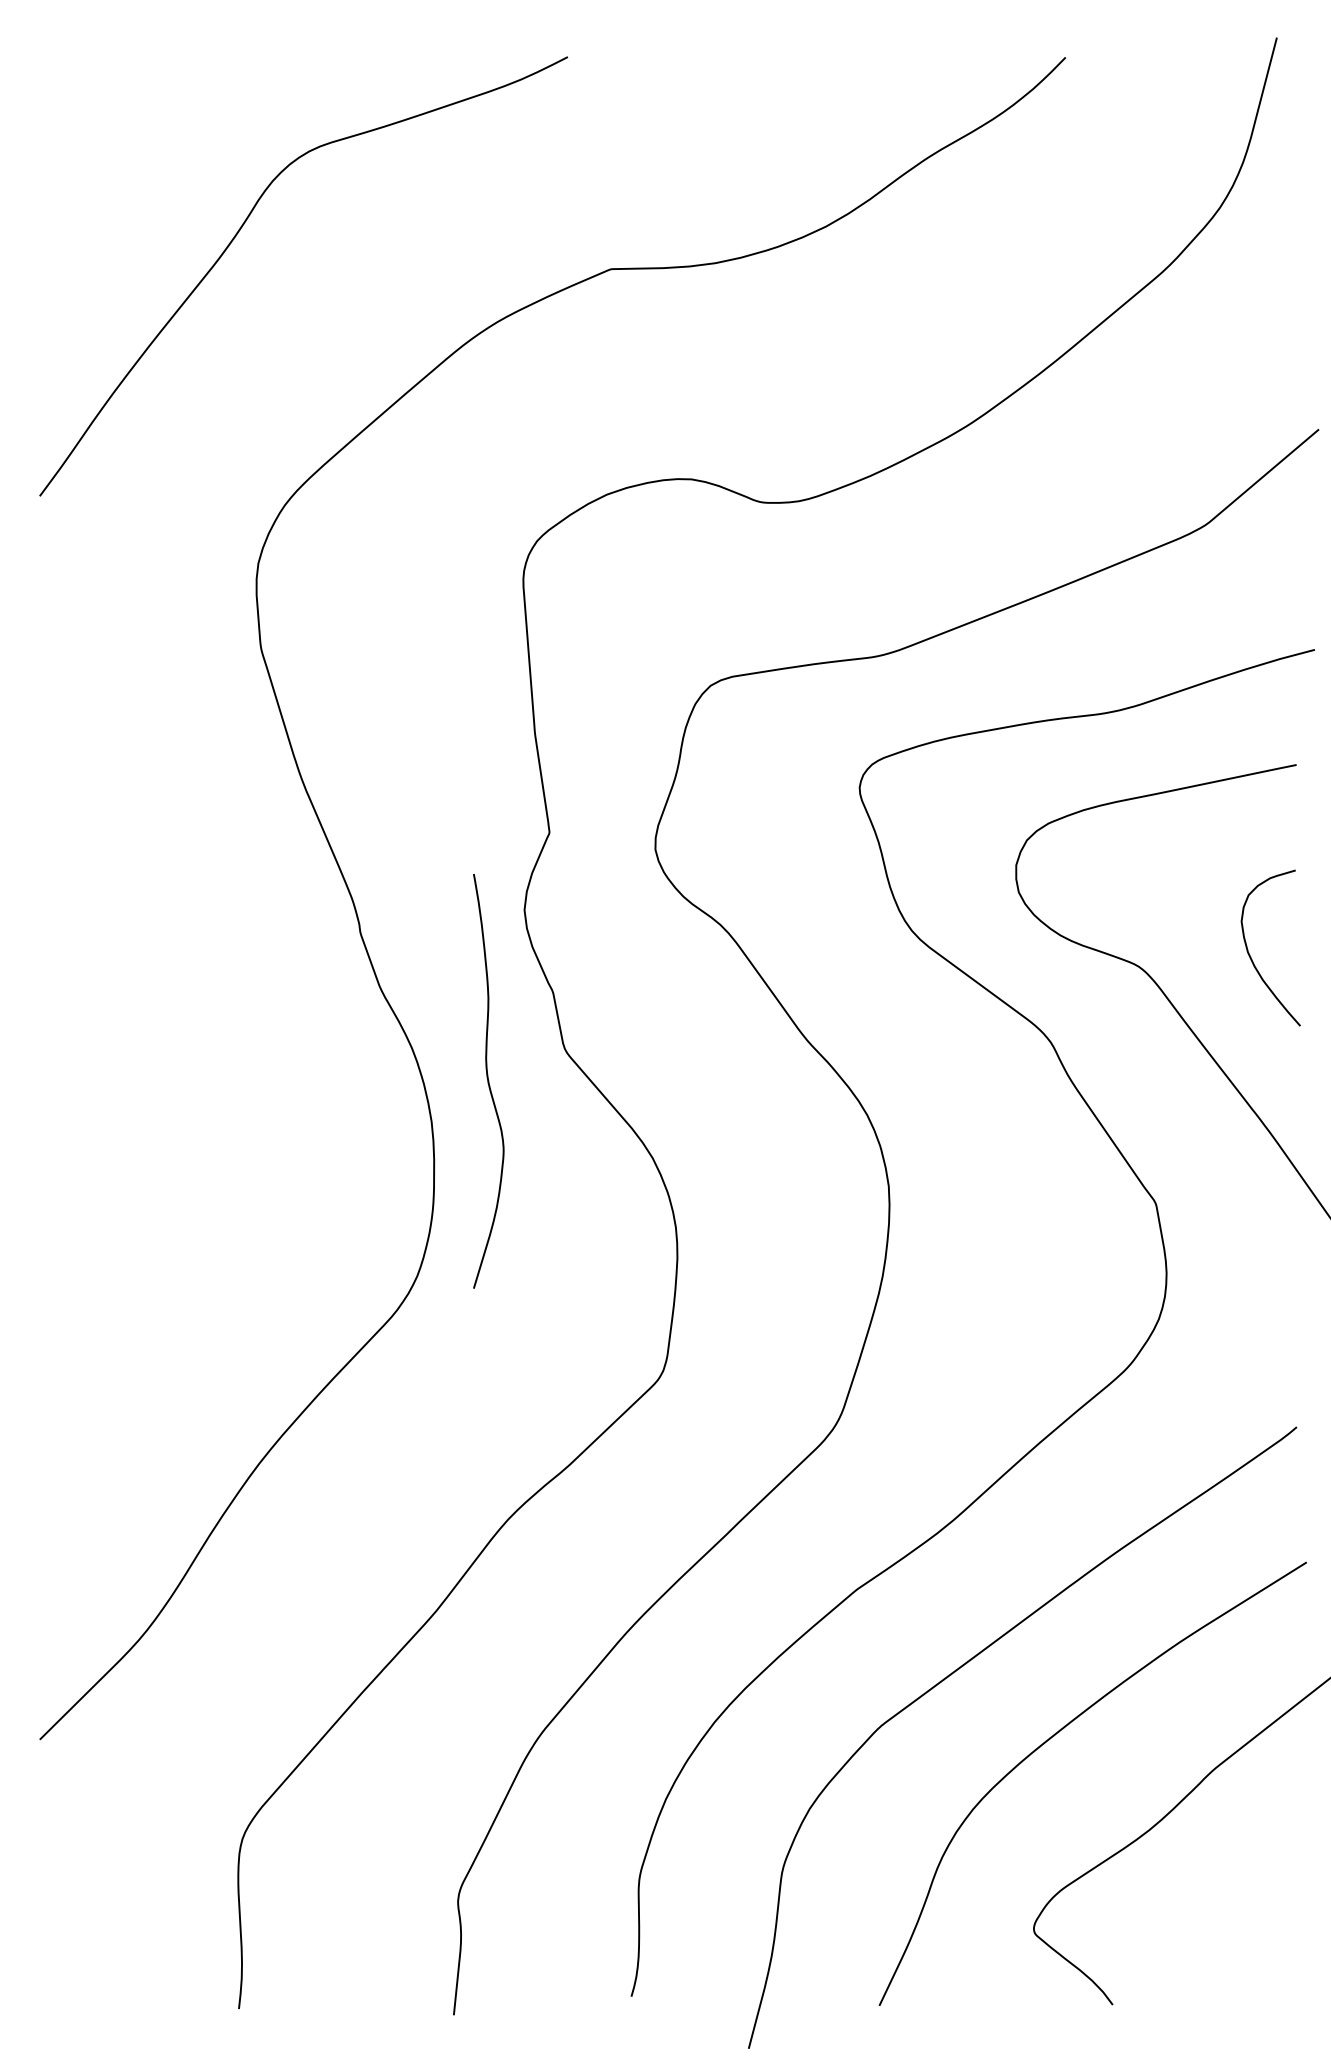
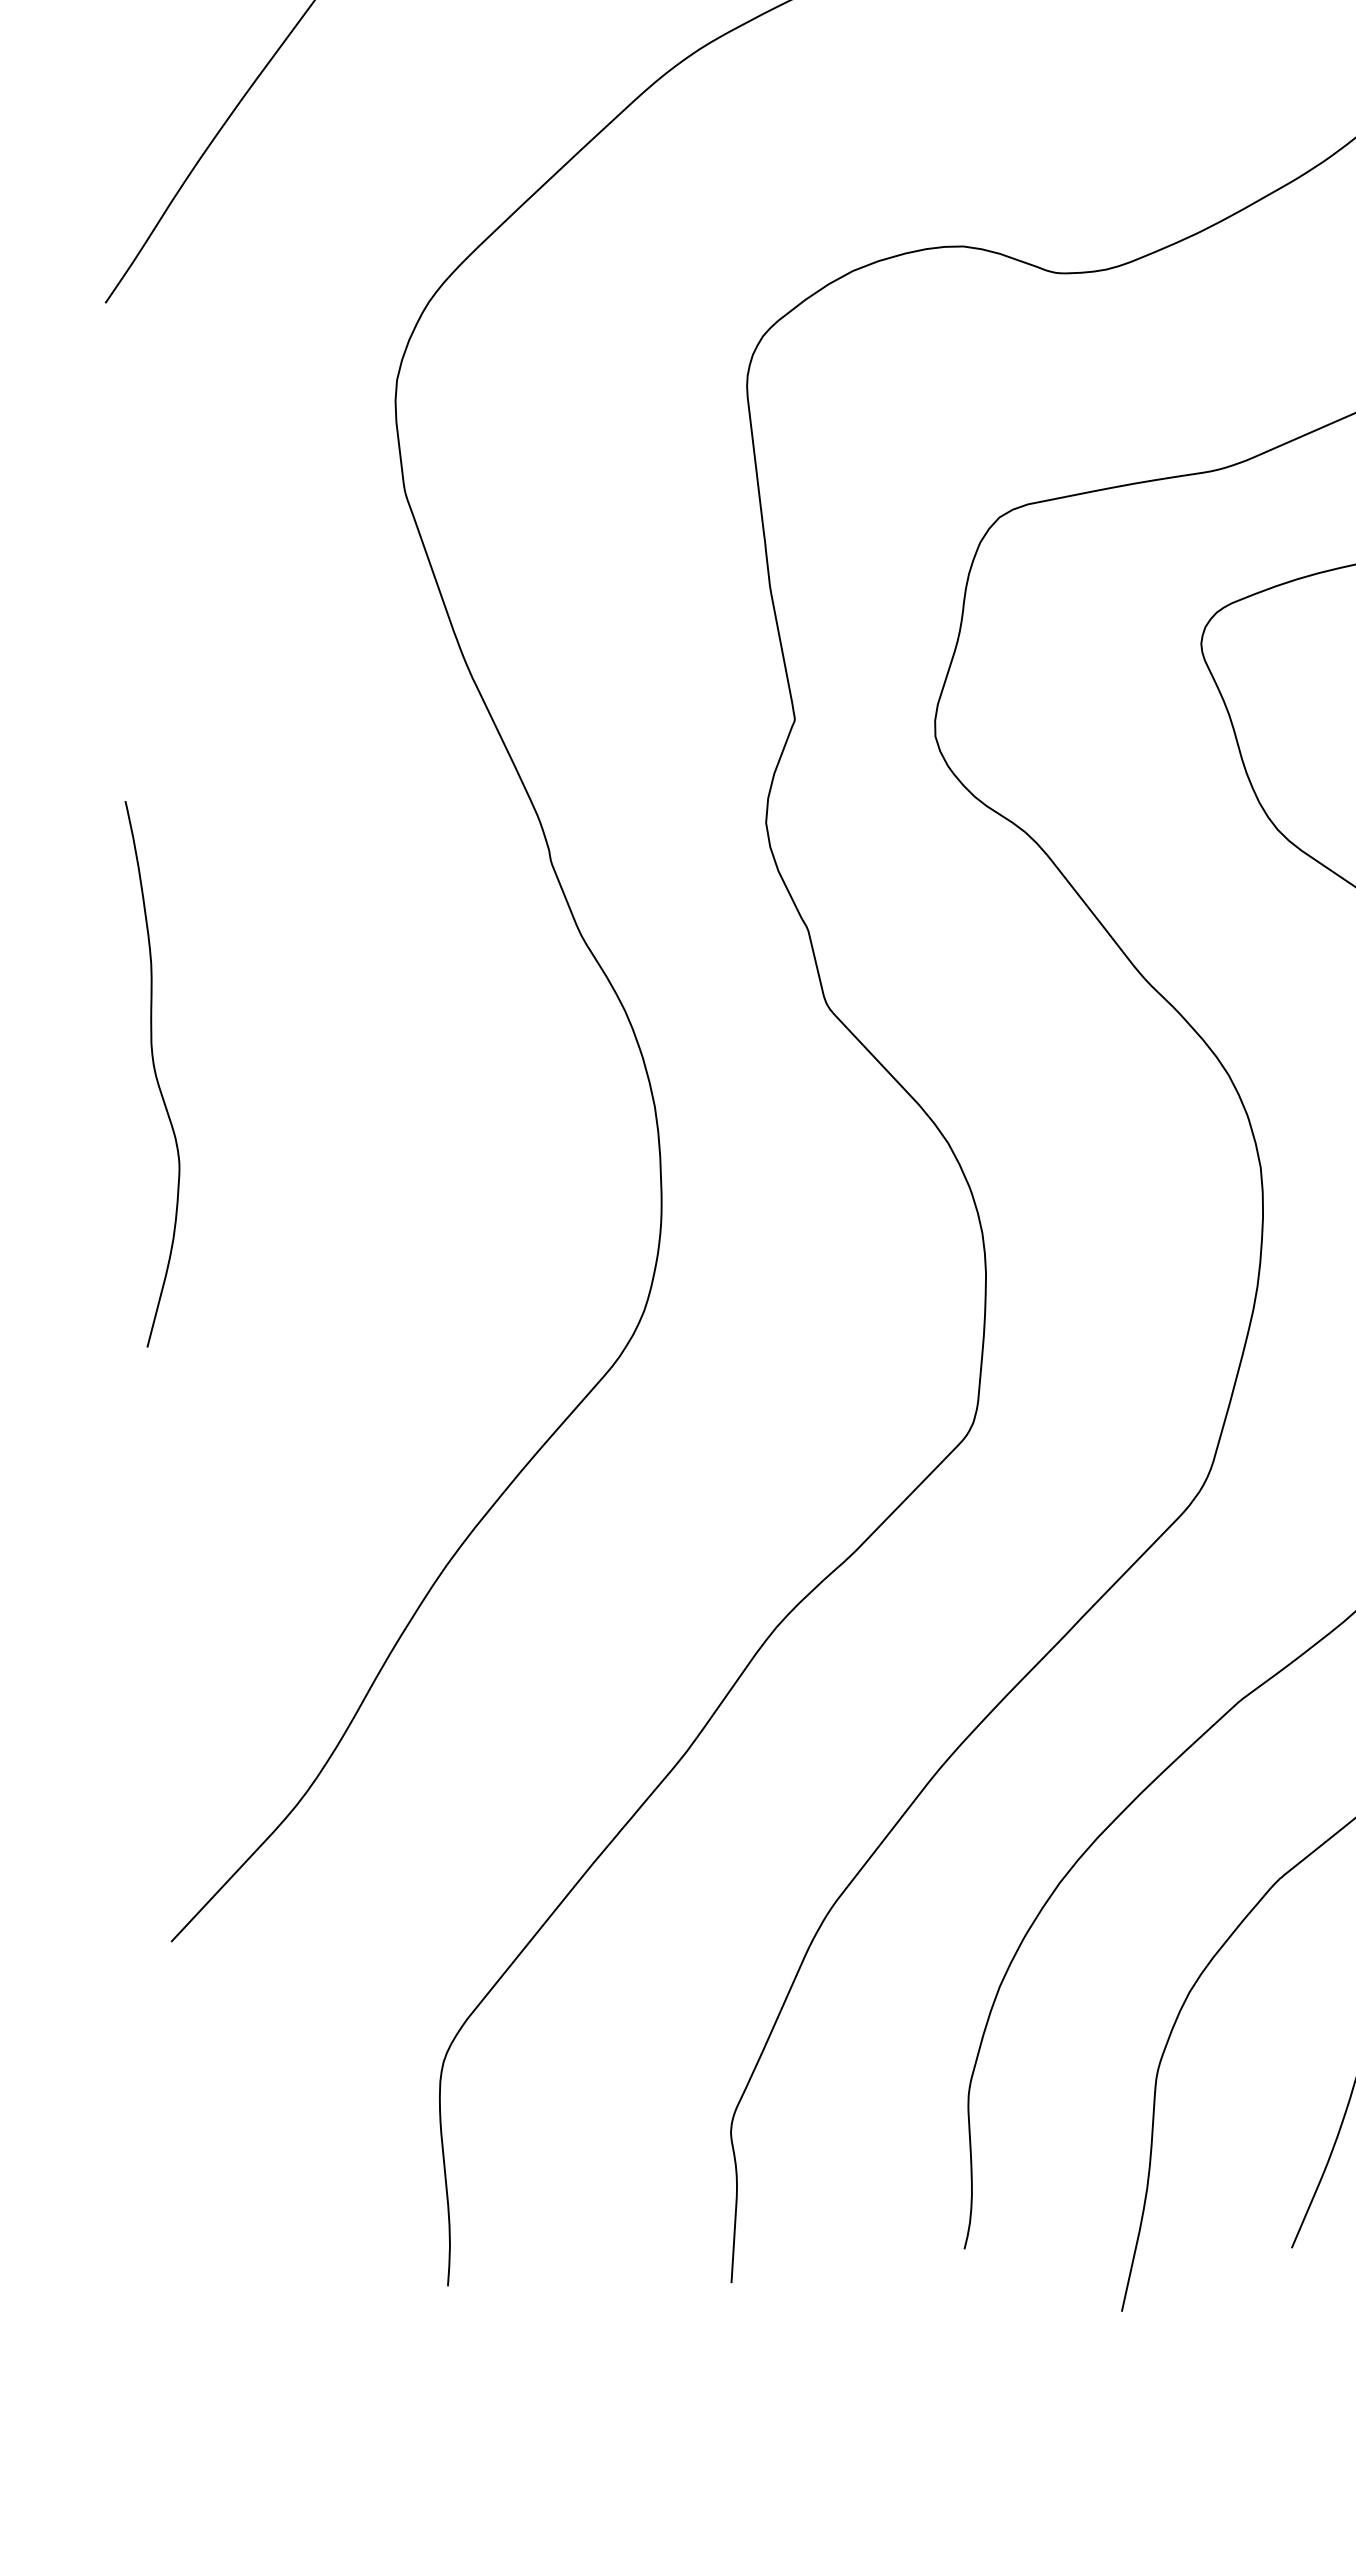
curve: (488, 1081) -> (155, 1073), moved

